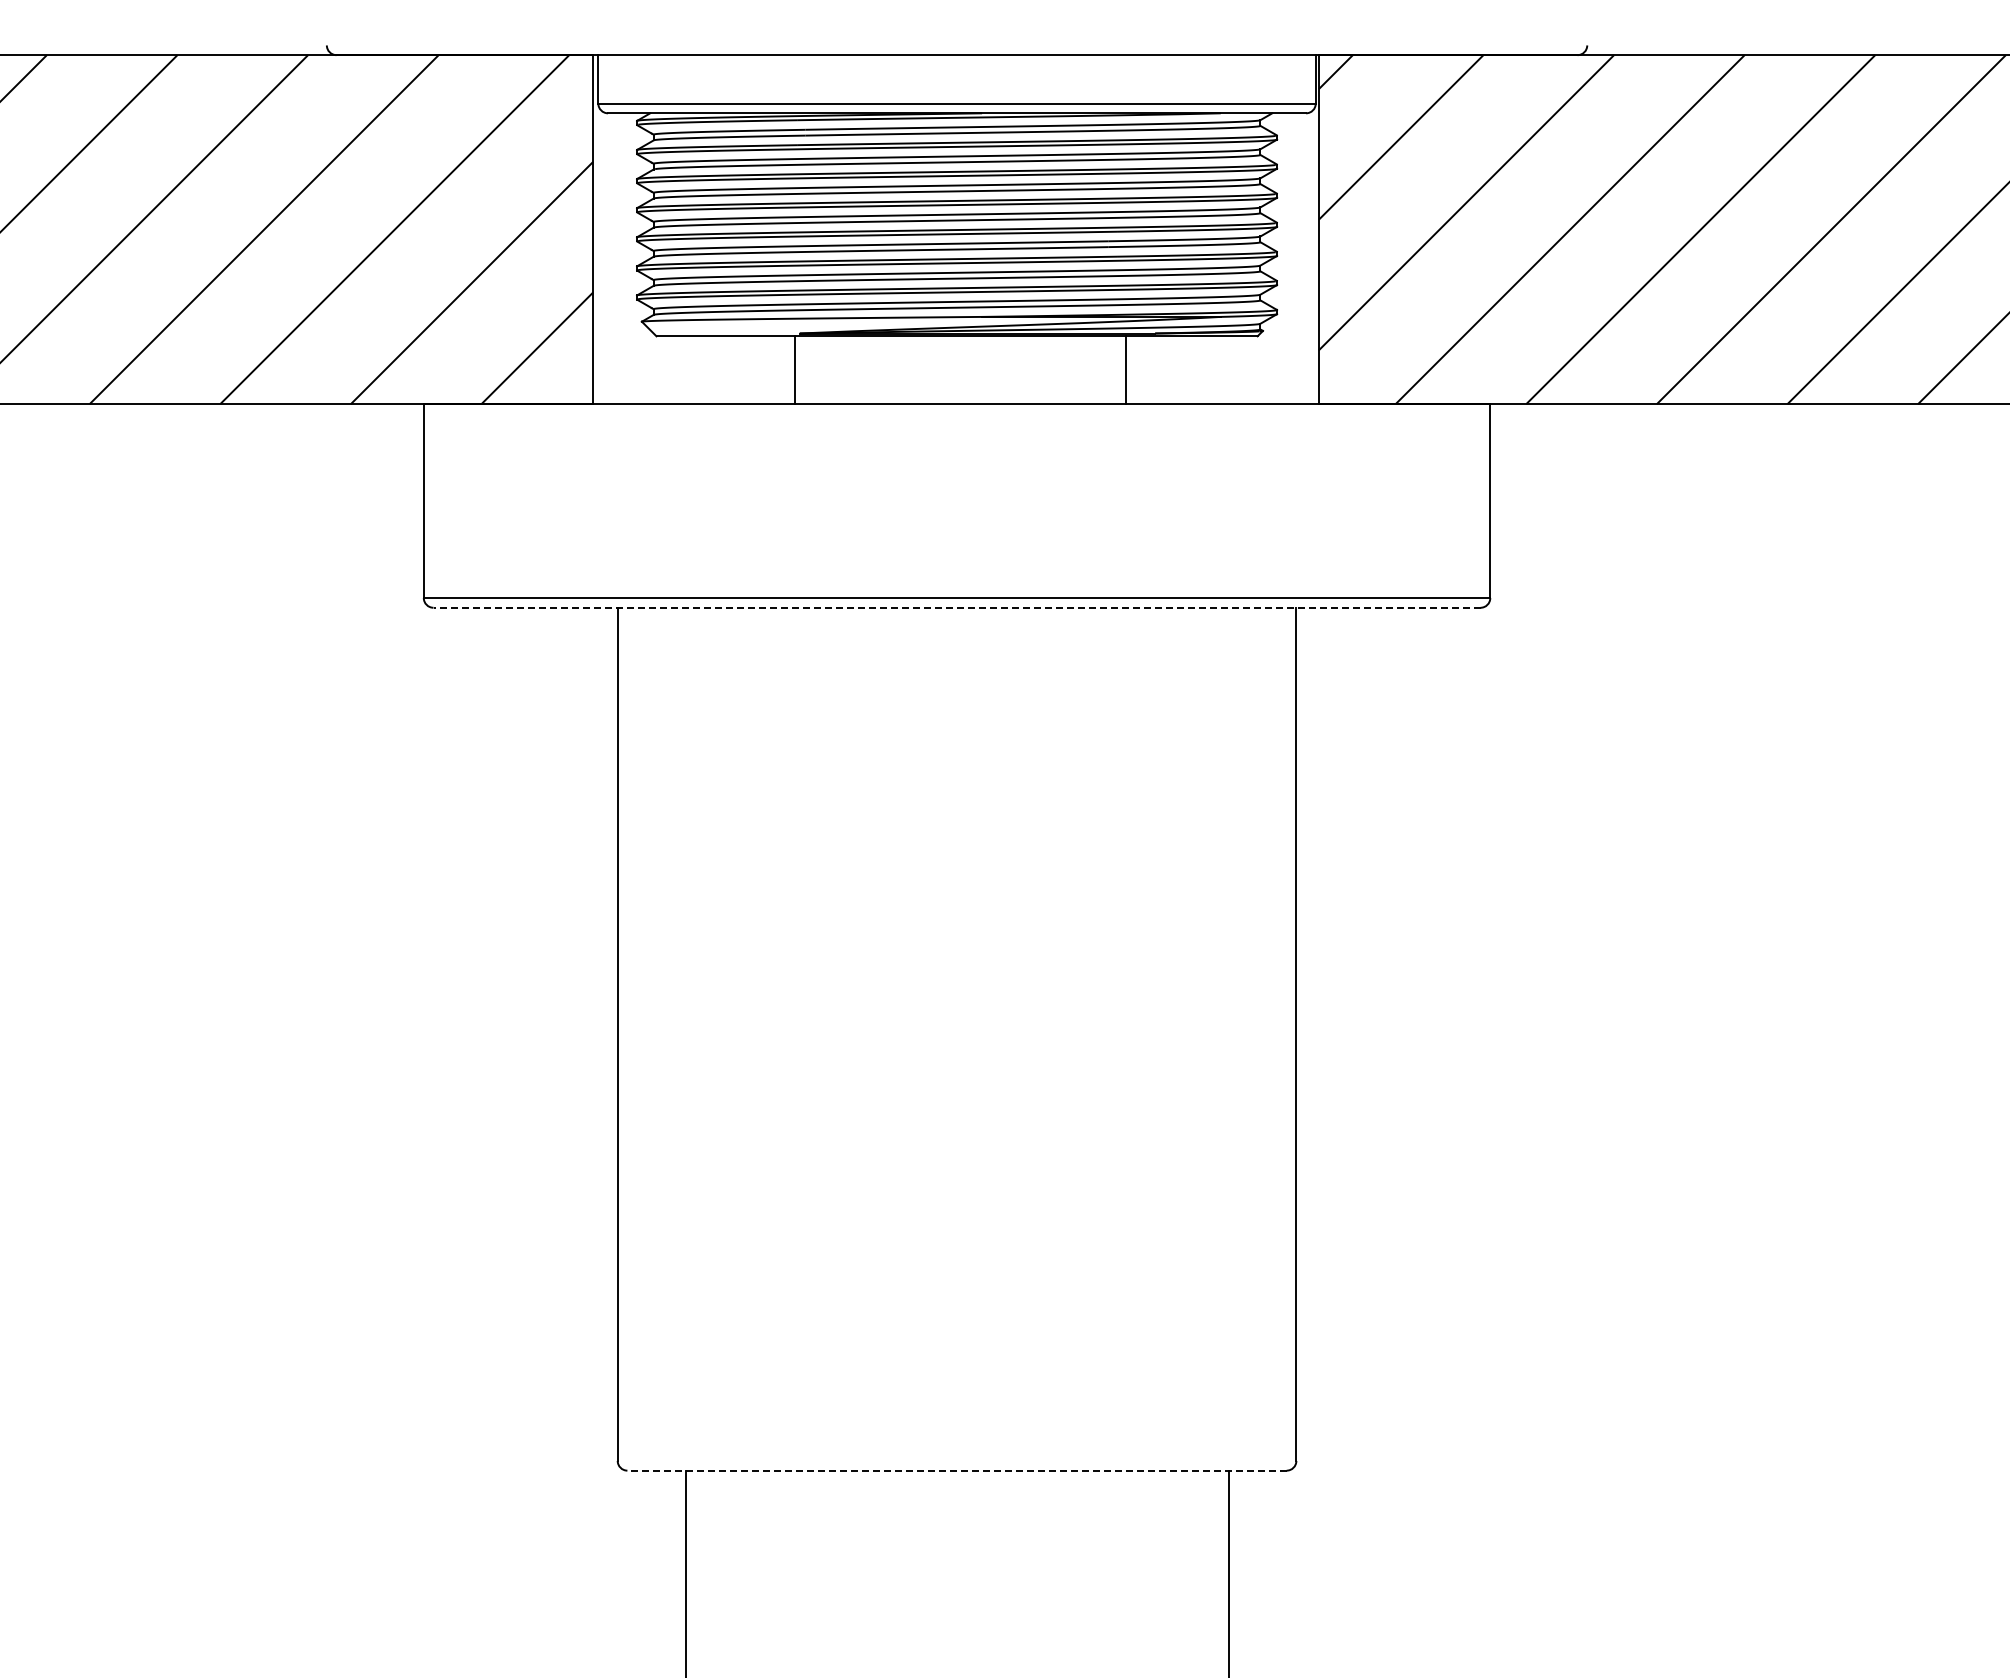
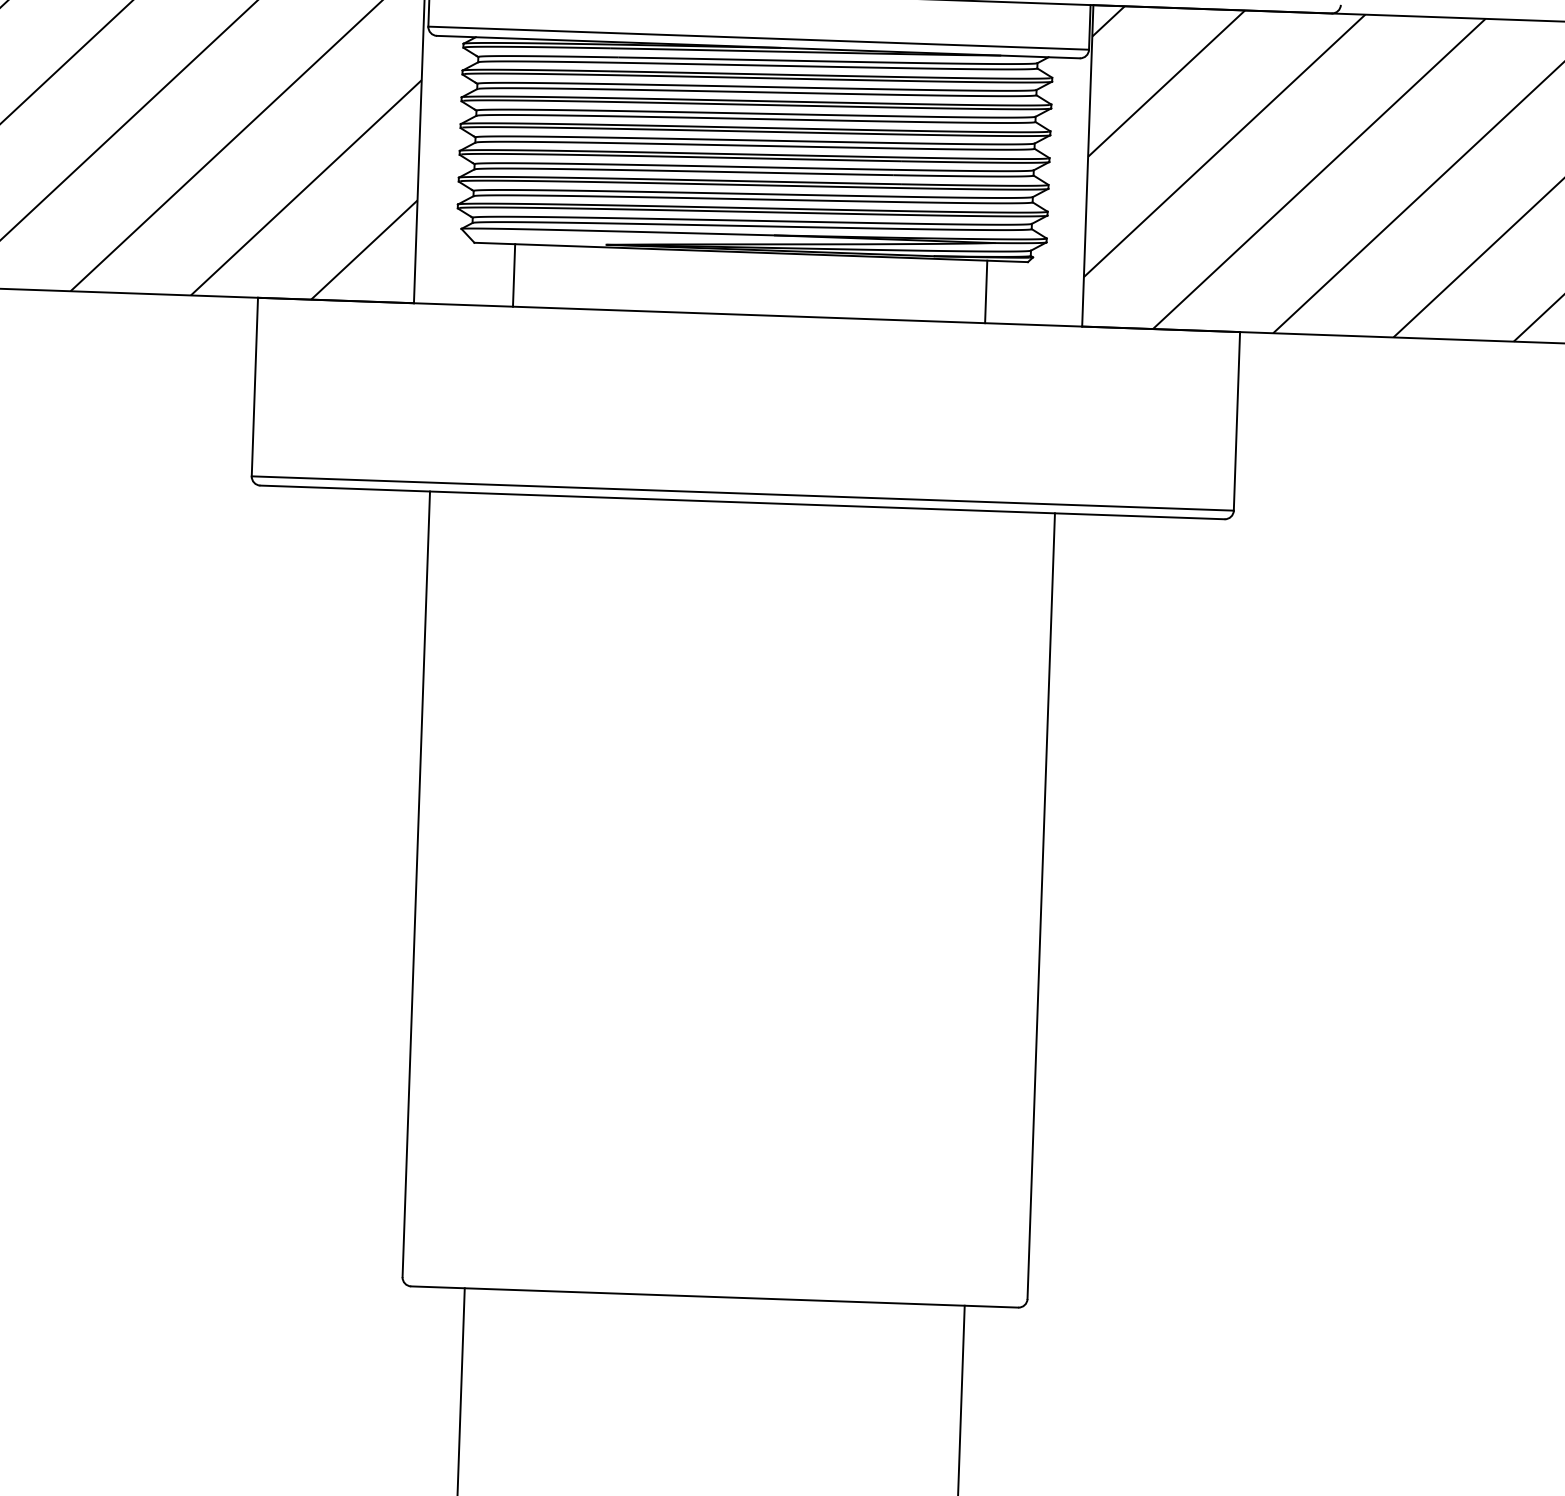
line: (794, 370) -> (513, 275), moved
line: (1126, 370) -> (986, 292), moved
line: (957, 607) -> (742, 502), dashed -> solid
line: (957, 1470) -> (715, 1296), dashed -> solid

